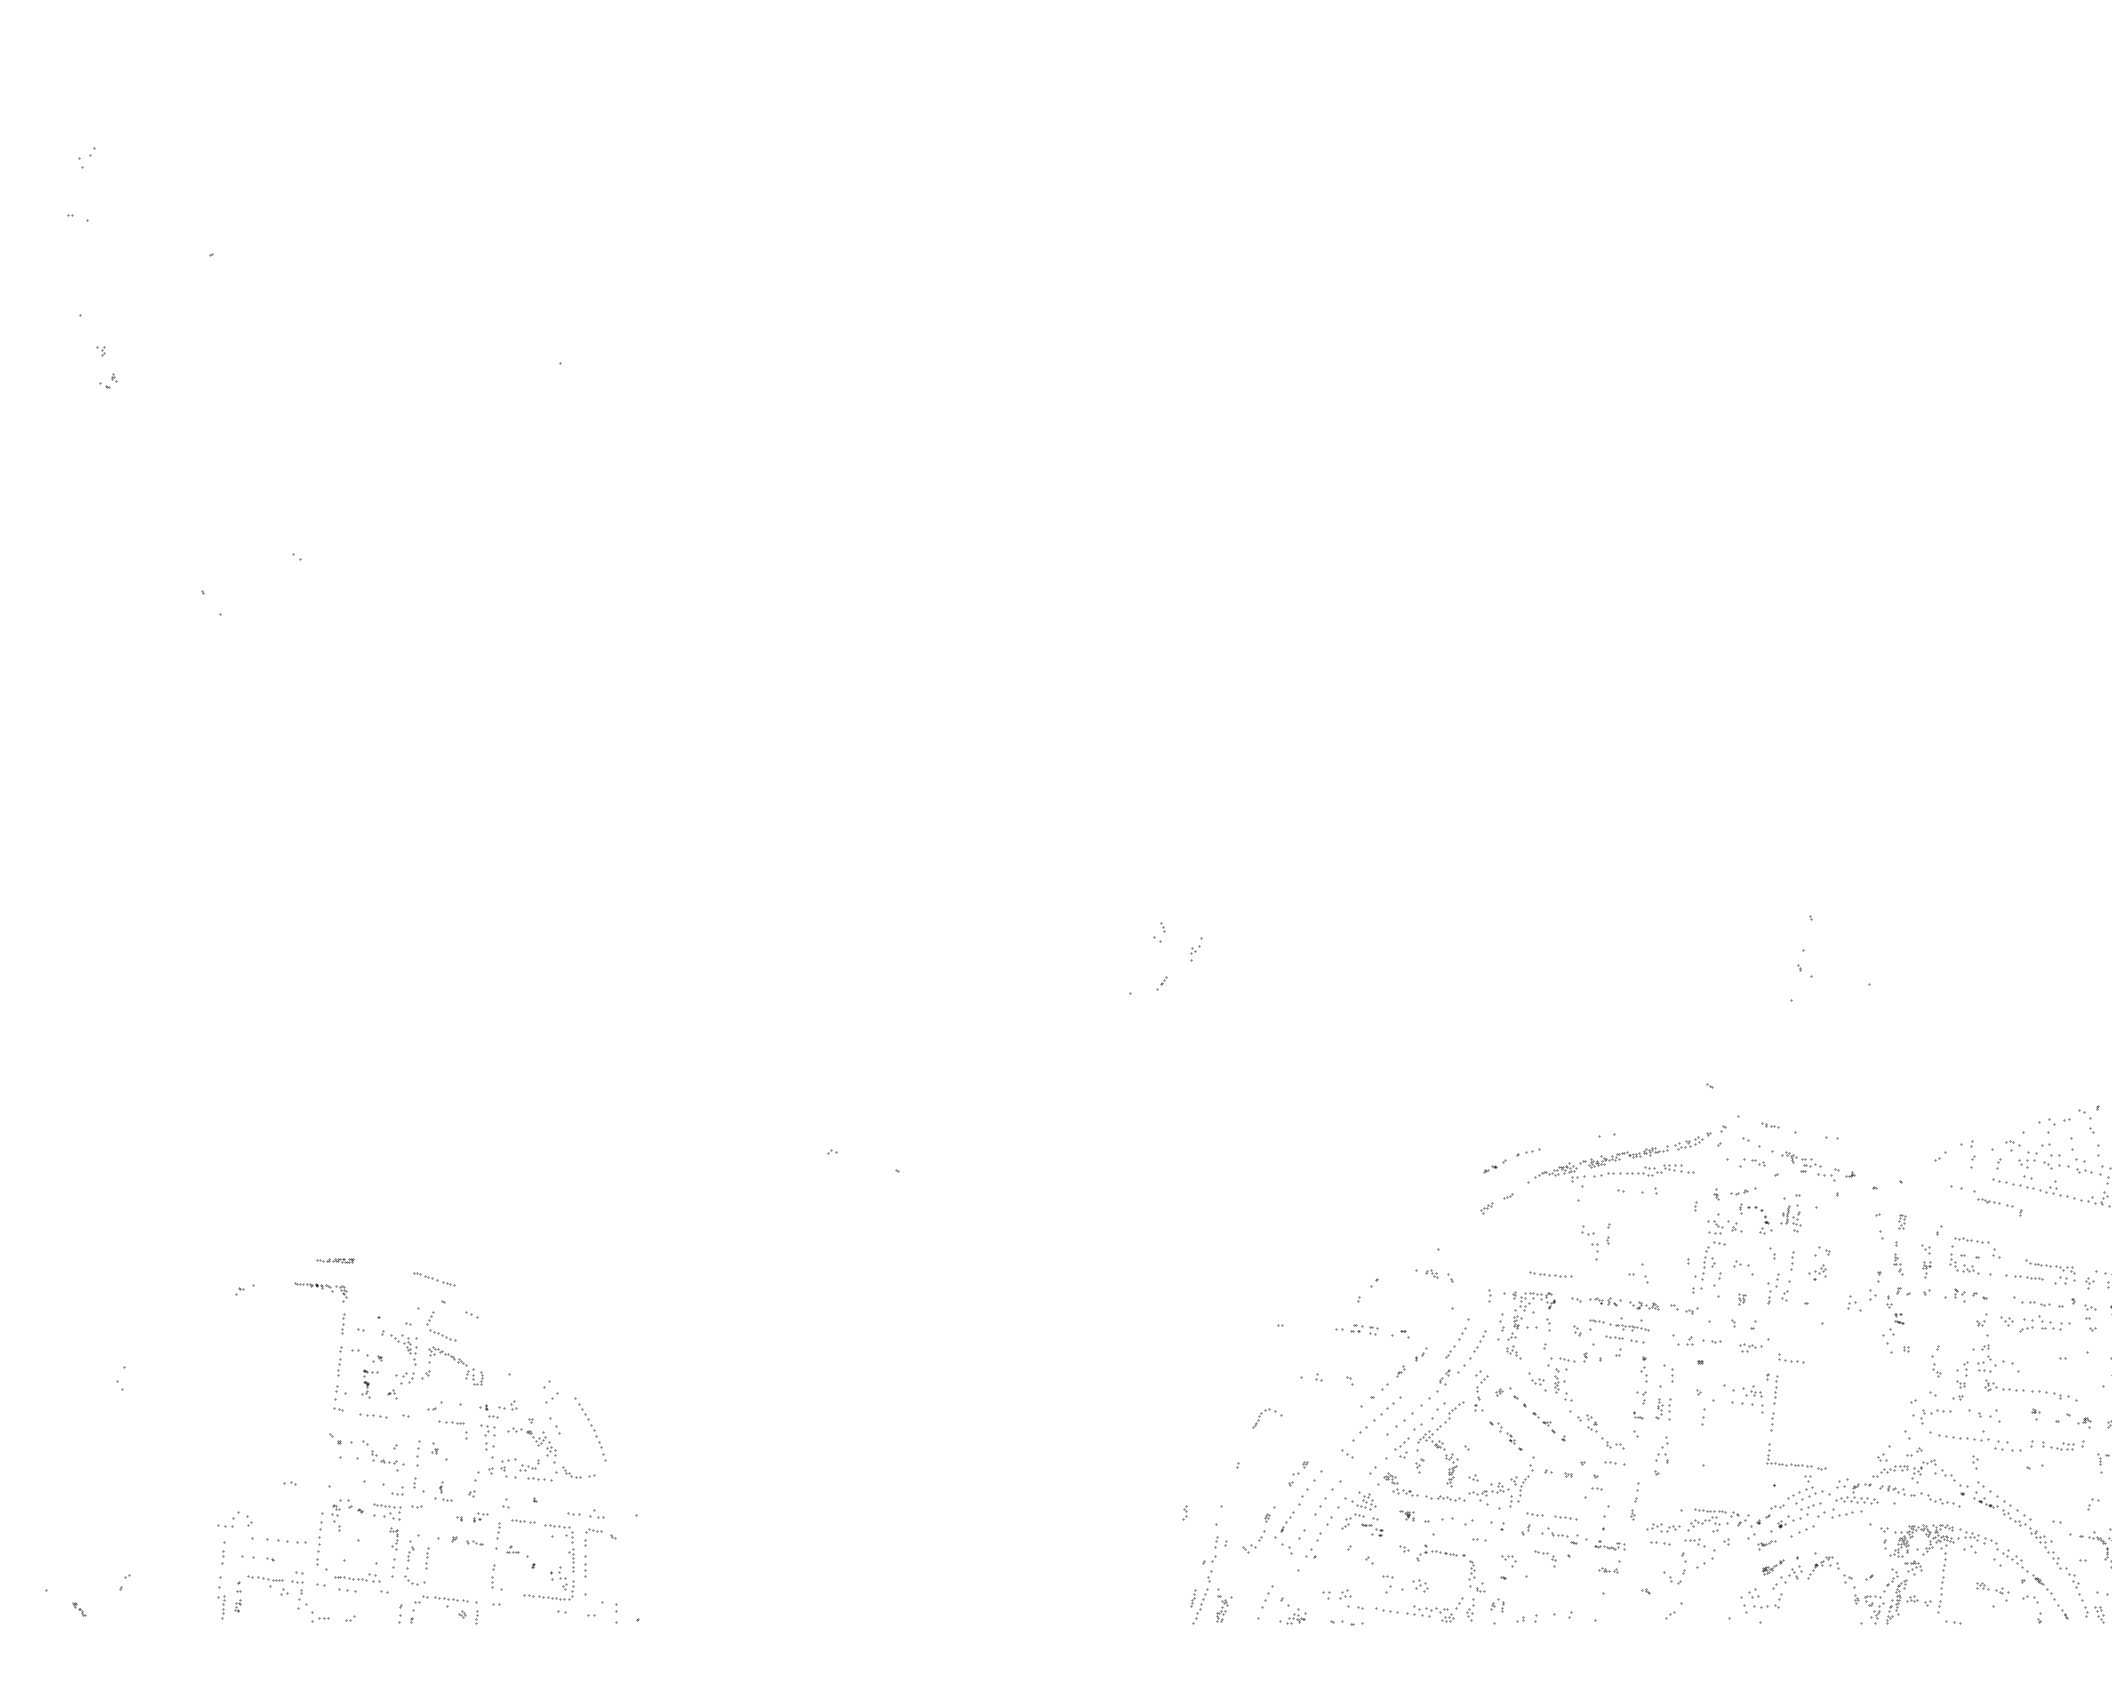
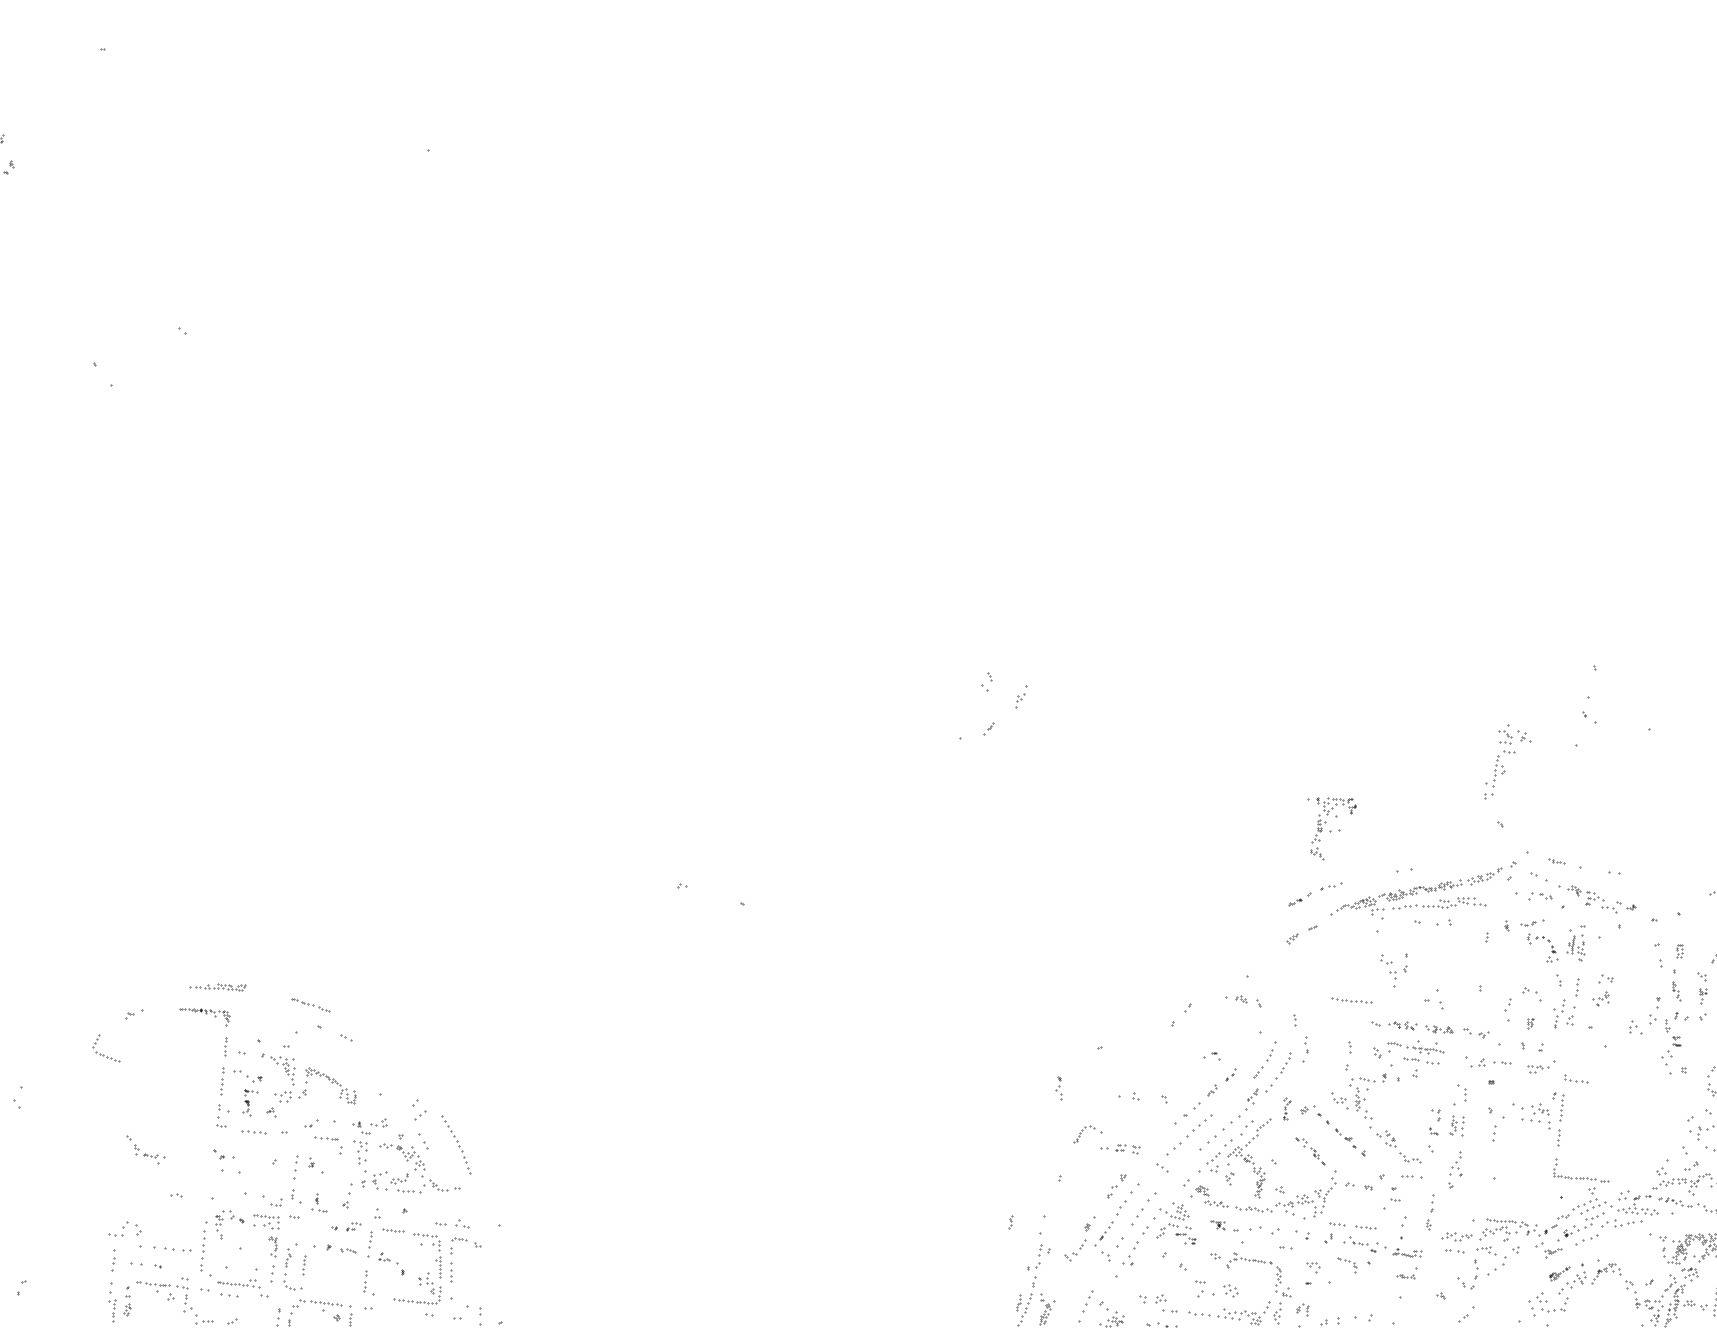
part: (1712, 1257) -> (1502, 765), moved
part: (335, 1260) -> (218, 987), size x1.6
part: (1529, 1325) -> (1332, 828), moved
part: (1356, 1329) -> (1120, 1148), moved
part: (438, 1332) -> (103, 1054), moved
part: (1643, 1369) -> (1058, 1089), moved
part: (1481, 1390) -> (1287, 1108), size x0.6
part: (383, 1455) -> (145, 1149), moved

